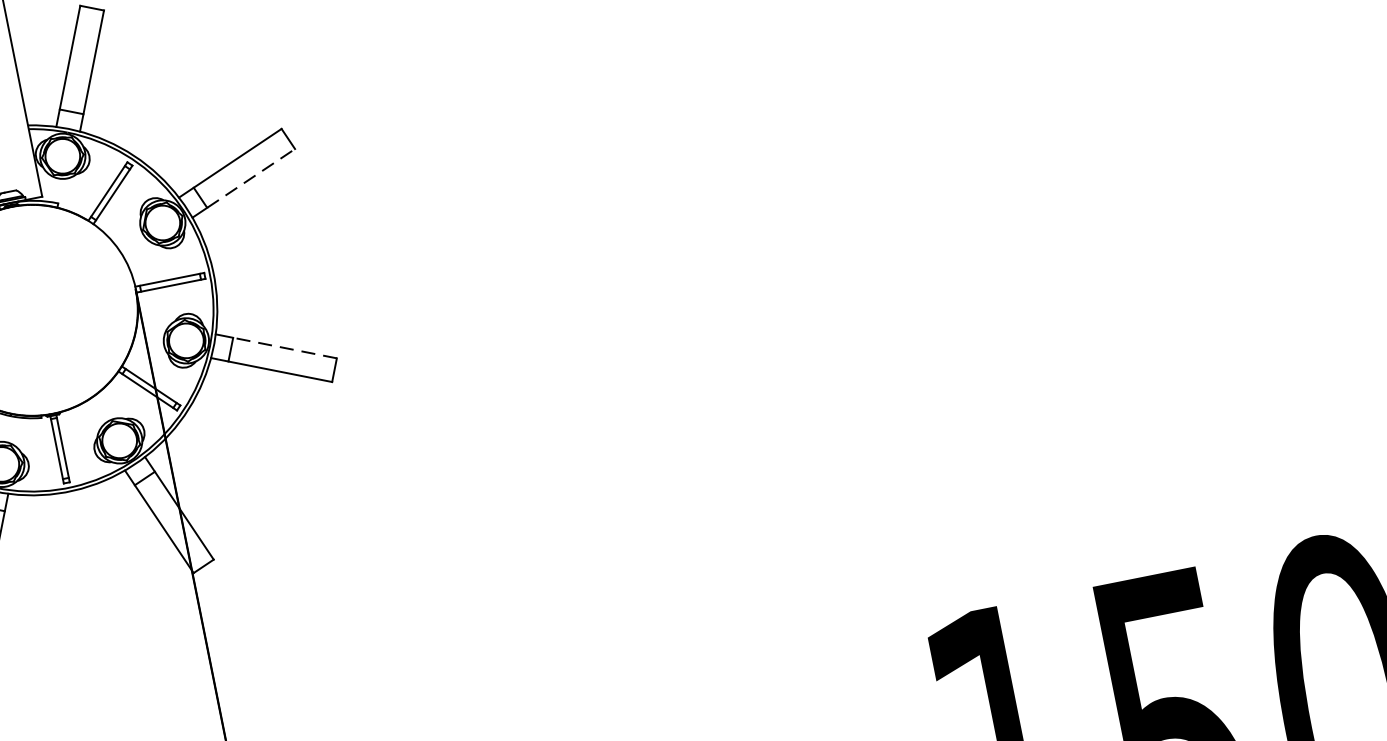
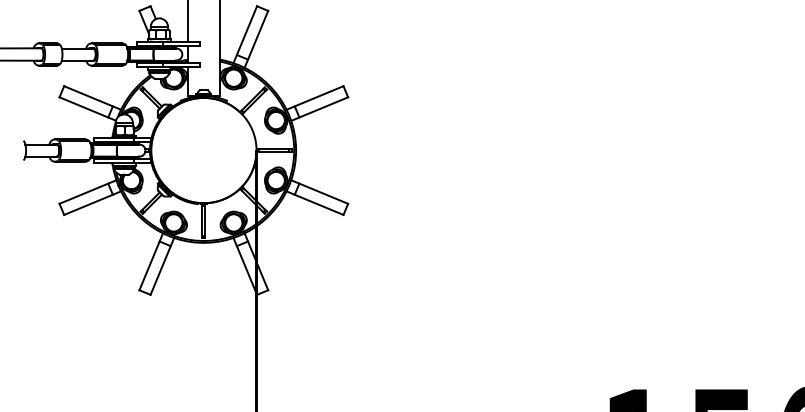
line: (252, 178) -> (324, 107), dashed -> solid
line: (284, 347) -> (323, 193), dashed -> solid

